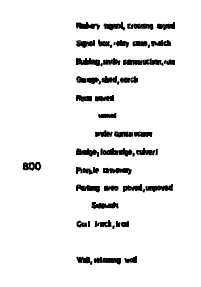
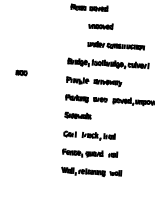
part: (106, 115) -> (100, 26), size x1.43
part: (31, 166) -> (21, 73), size x0.62
part: (104, 205) -> (77, 115), moved
part: (103, 242) -> (89, 154), added

